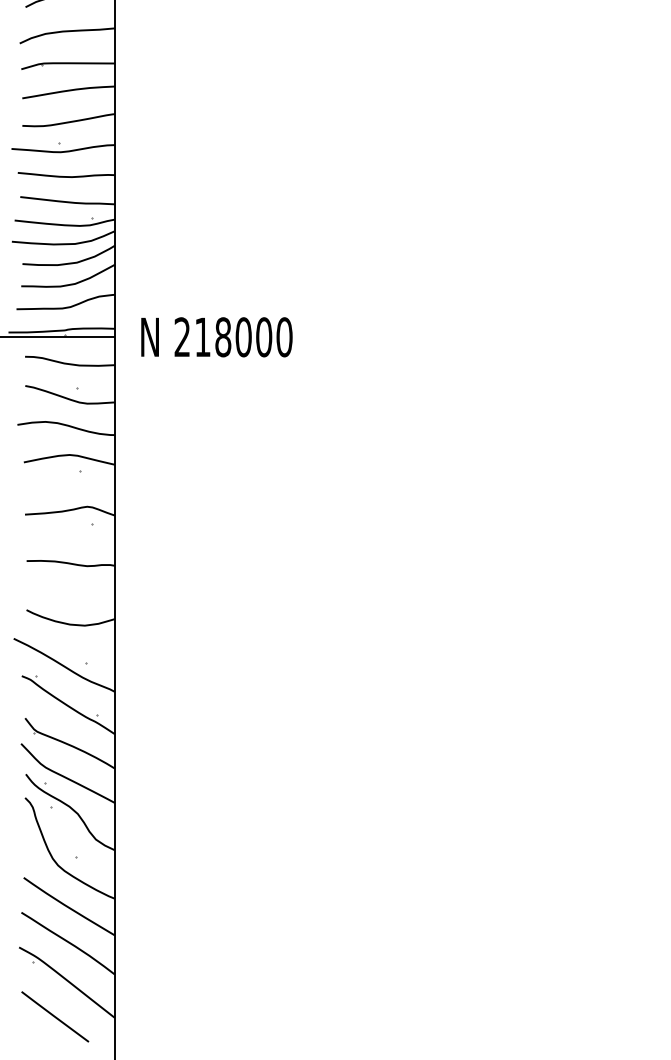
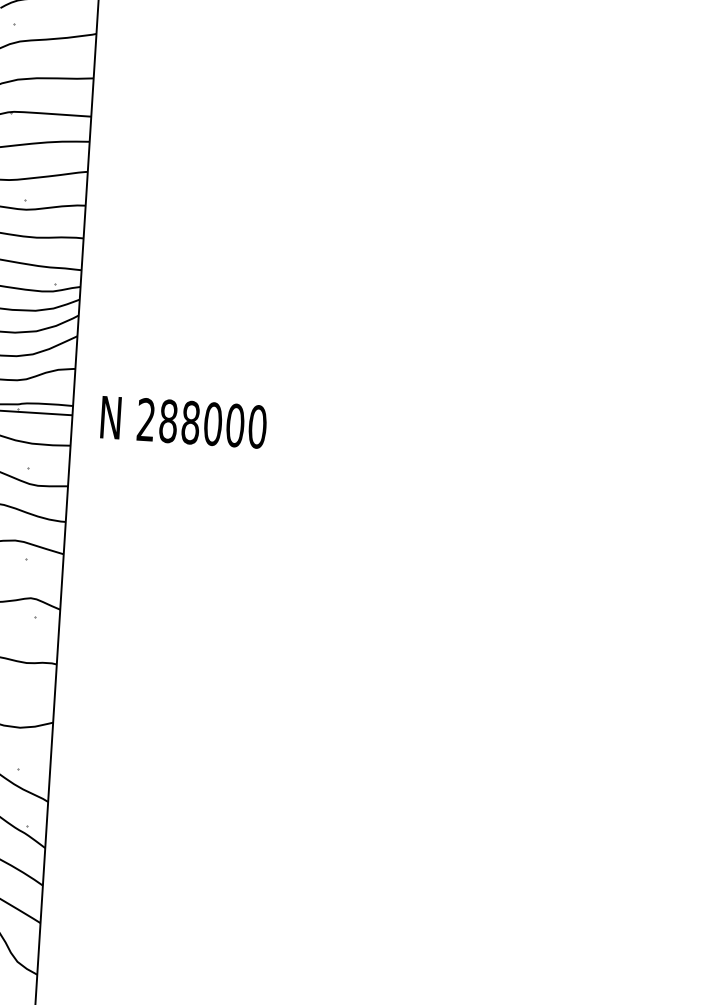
text: (202, 337) -> (168, 421), 218000 -> 288000

